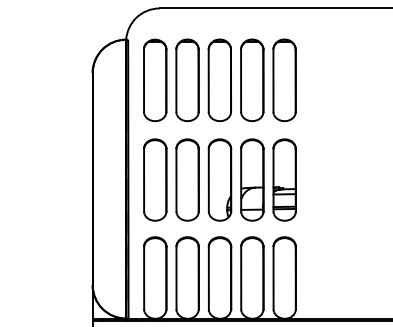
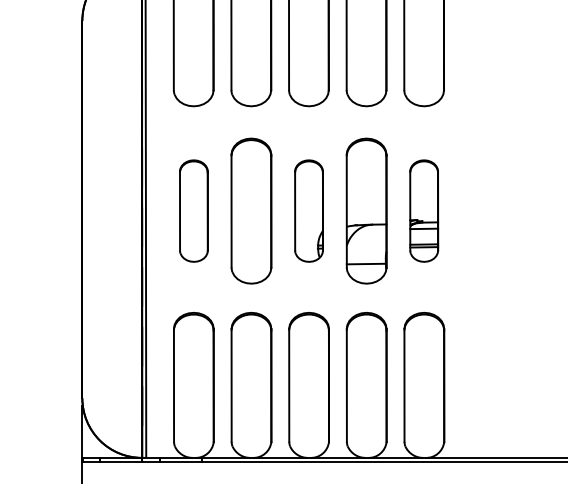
part: (155, 179) -> (194, 210), size x0.7
part: (219, 179) -> (308, 210), size x0.7
part: (284, 179) -> (423, 210), size x0.7

